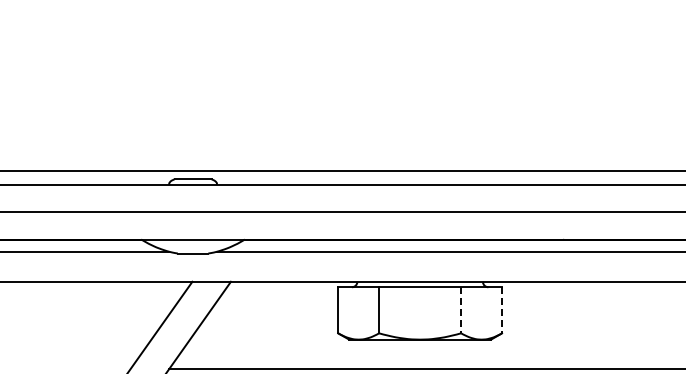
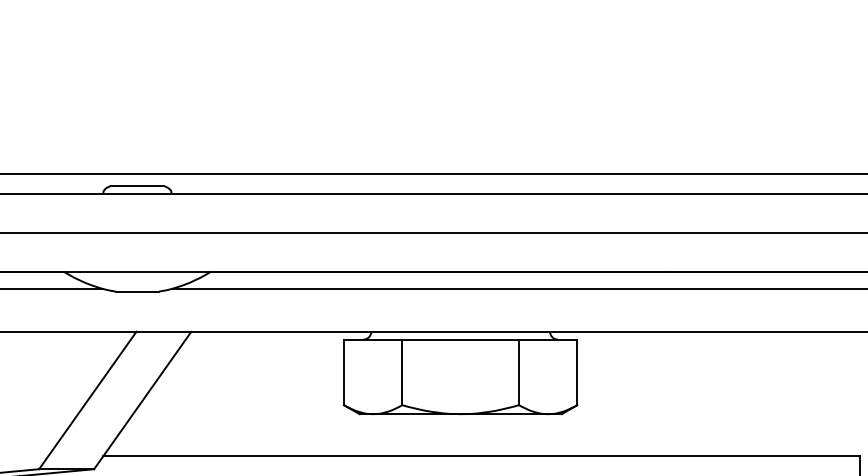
line: (461, 310) -> (519, 372), dashed -> solid
line: (502, 310) -> (577, 372), dashed -> solid

